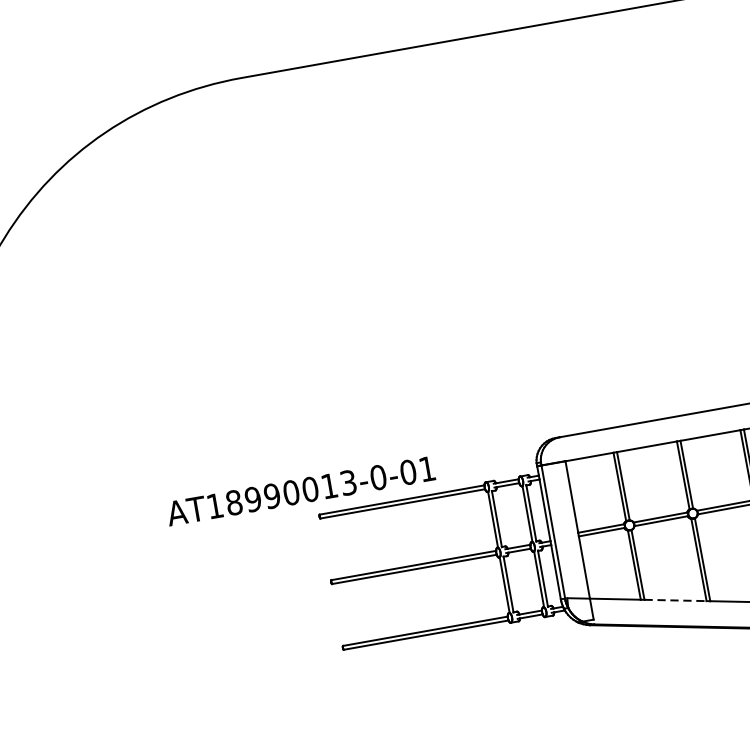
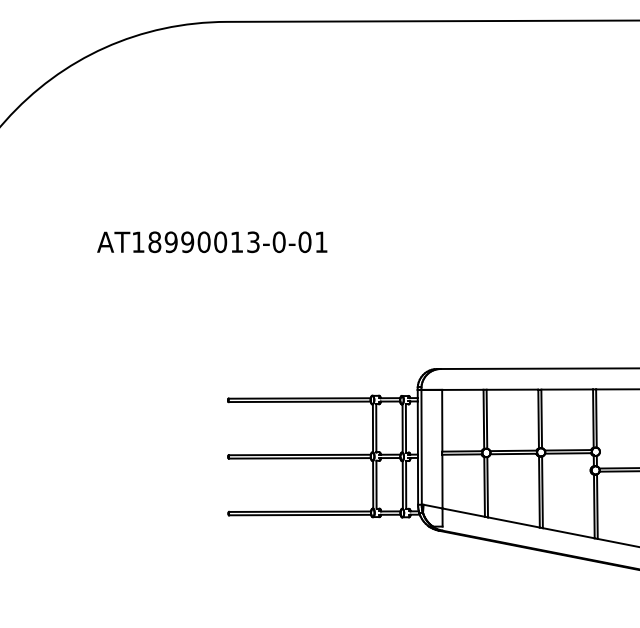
text: (301, 491) -> (212, 242), moved
line: (676, 600) -> (514, 522), dashed -> solid

